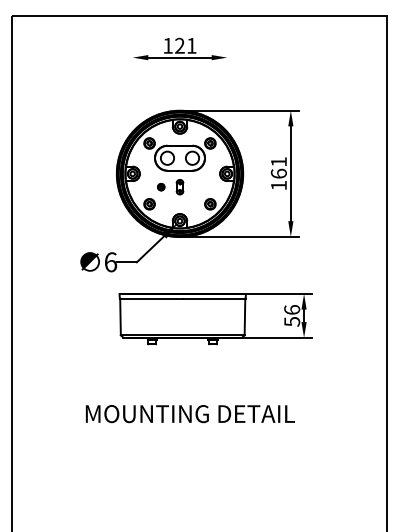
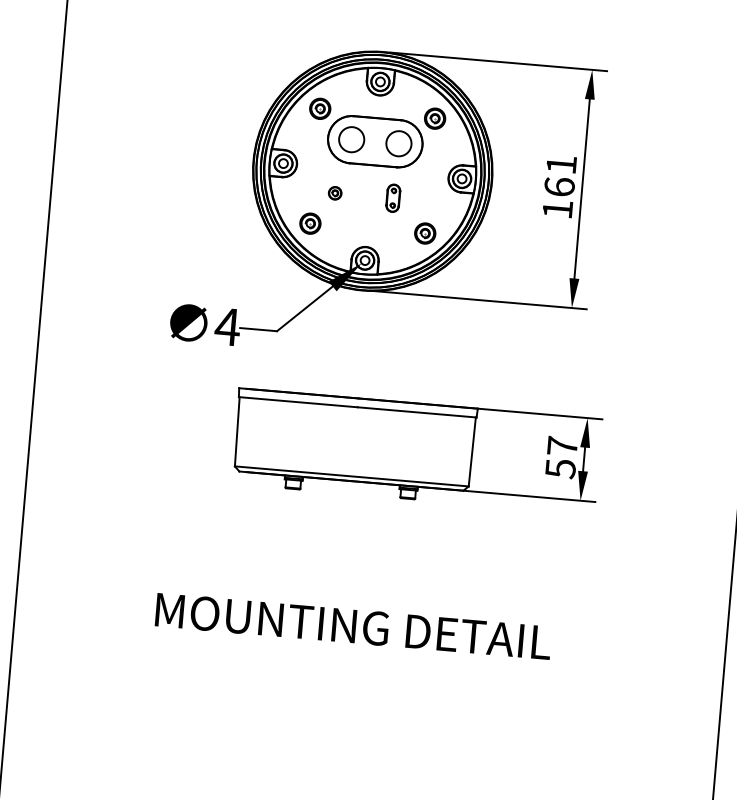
part: (179, 187) -> (392, 198), moved
text: (110, 262) -> (227, 327), 6 -> 4
text: (292, 309) -> (563, 445), 56 -> 57

